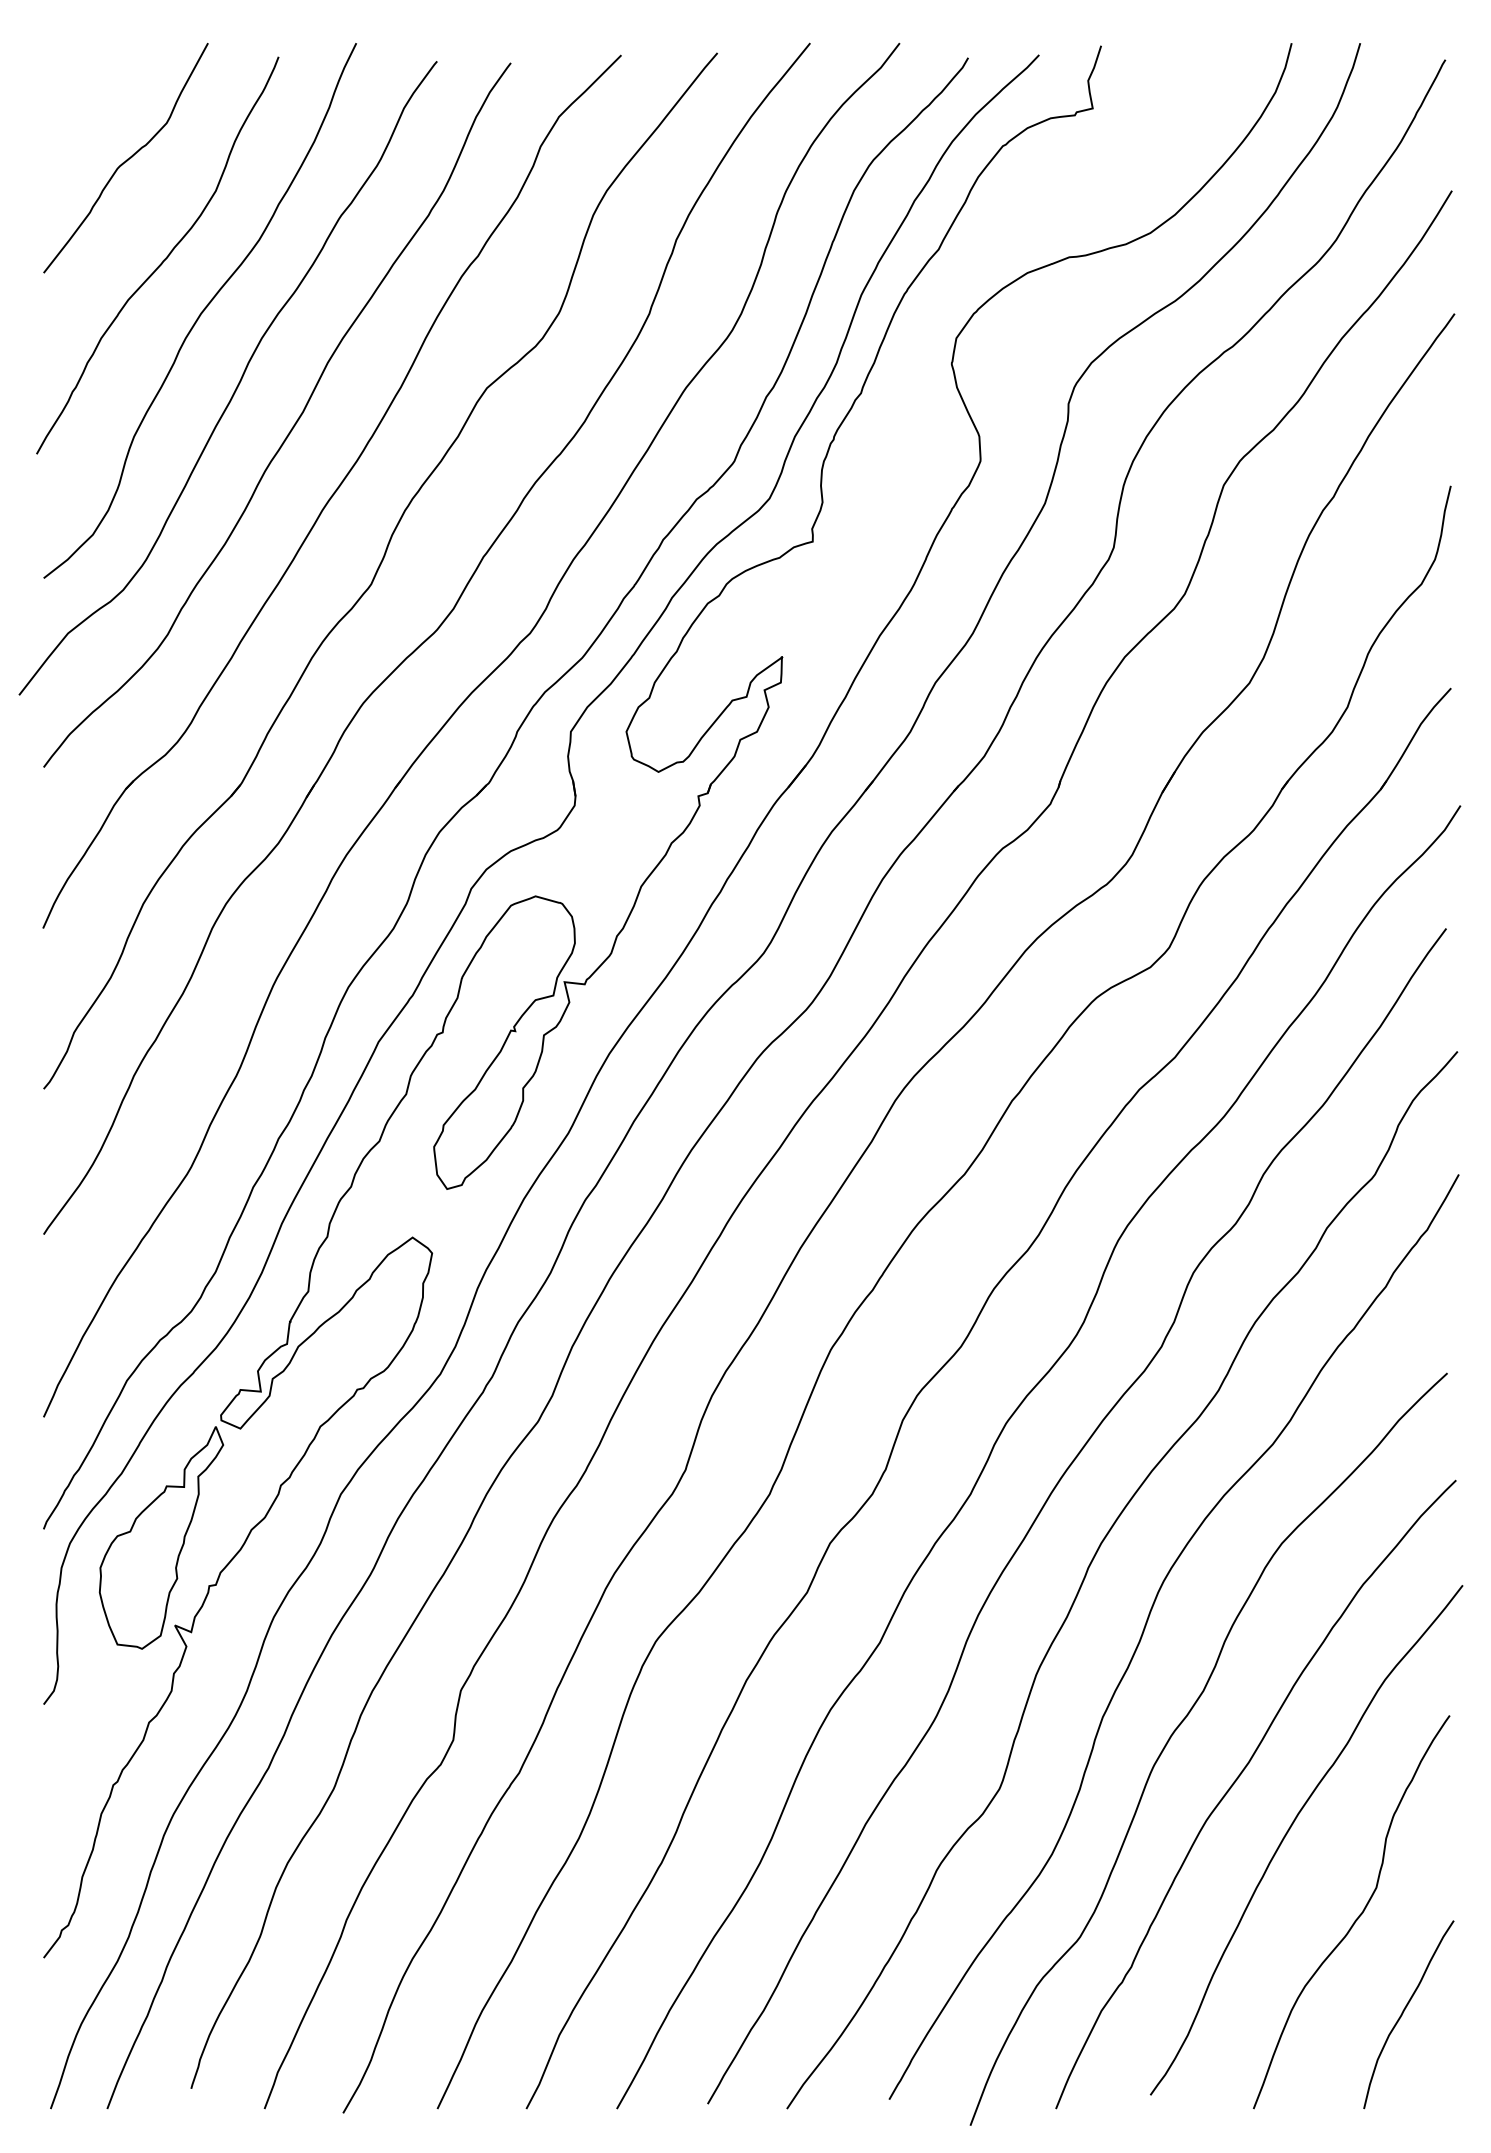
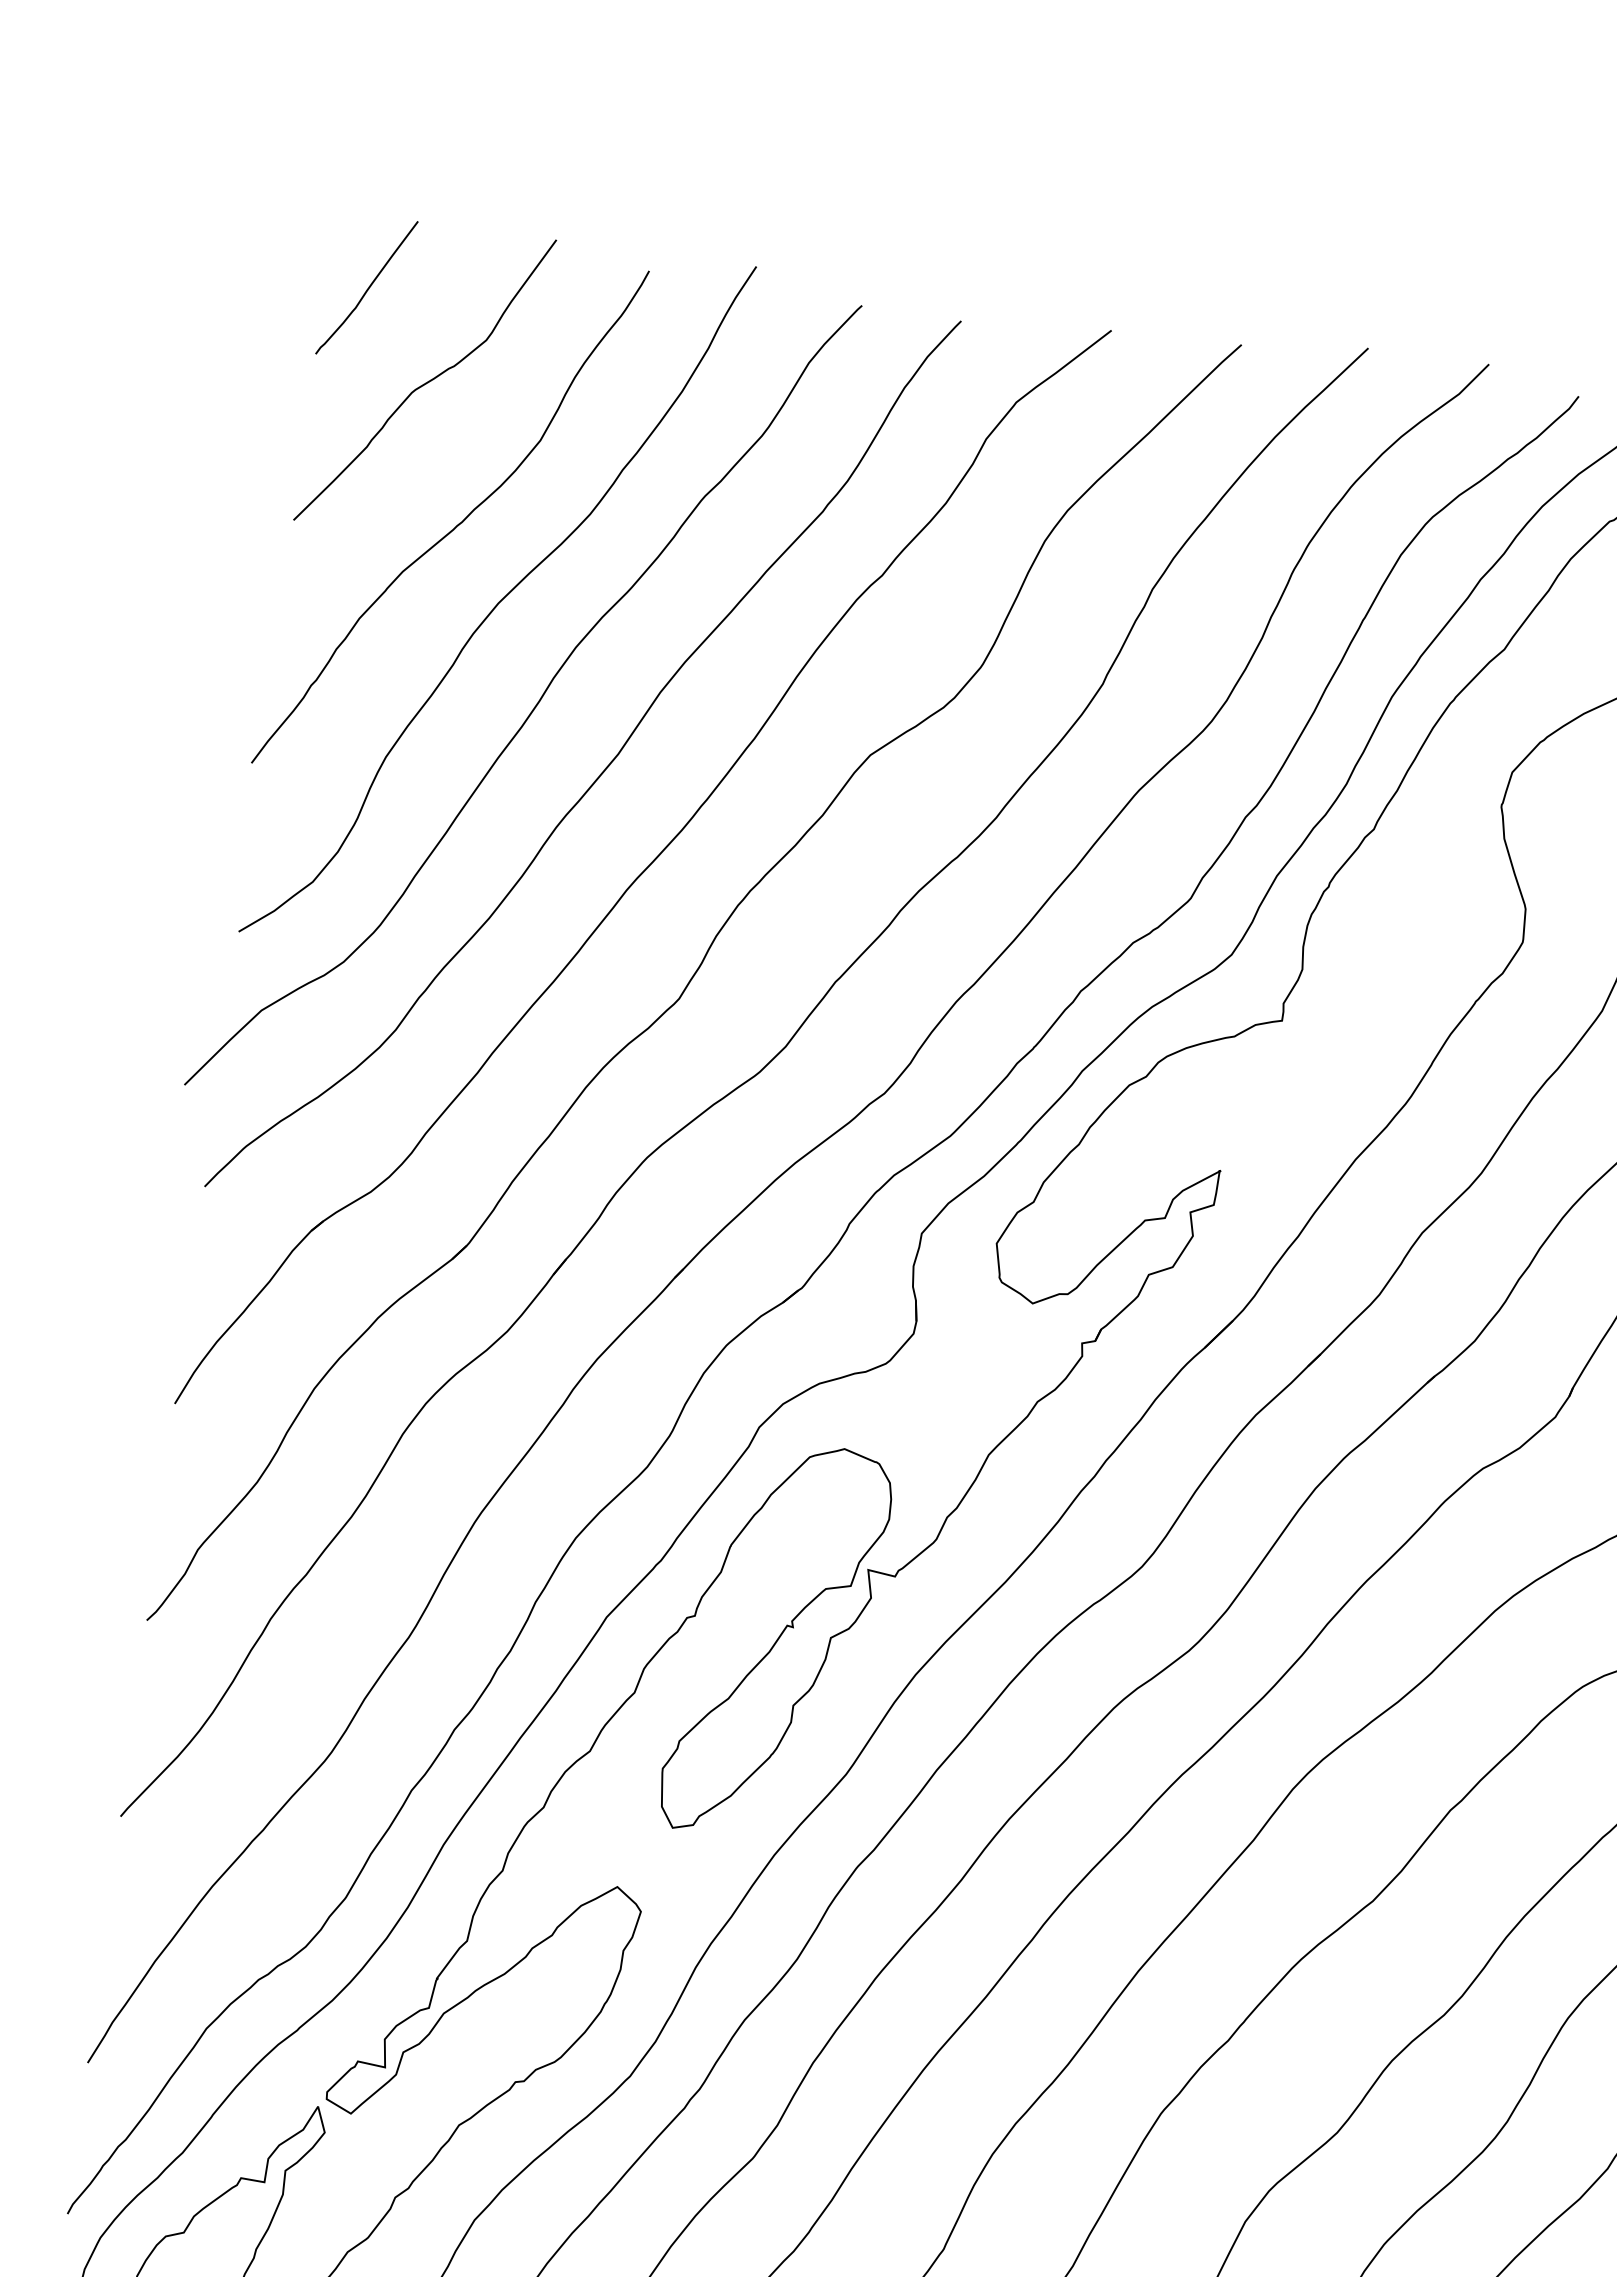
curve: (75, 96) -> (368, 287), added

